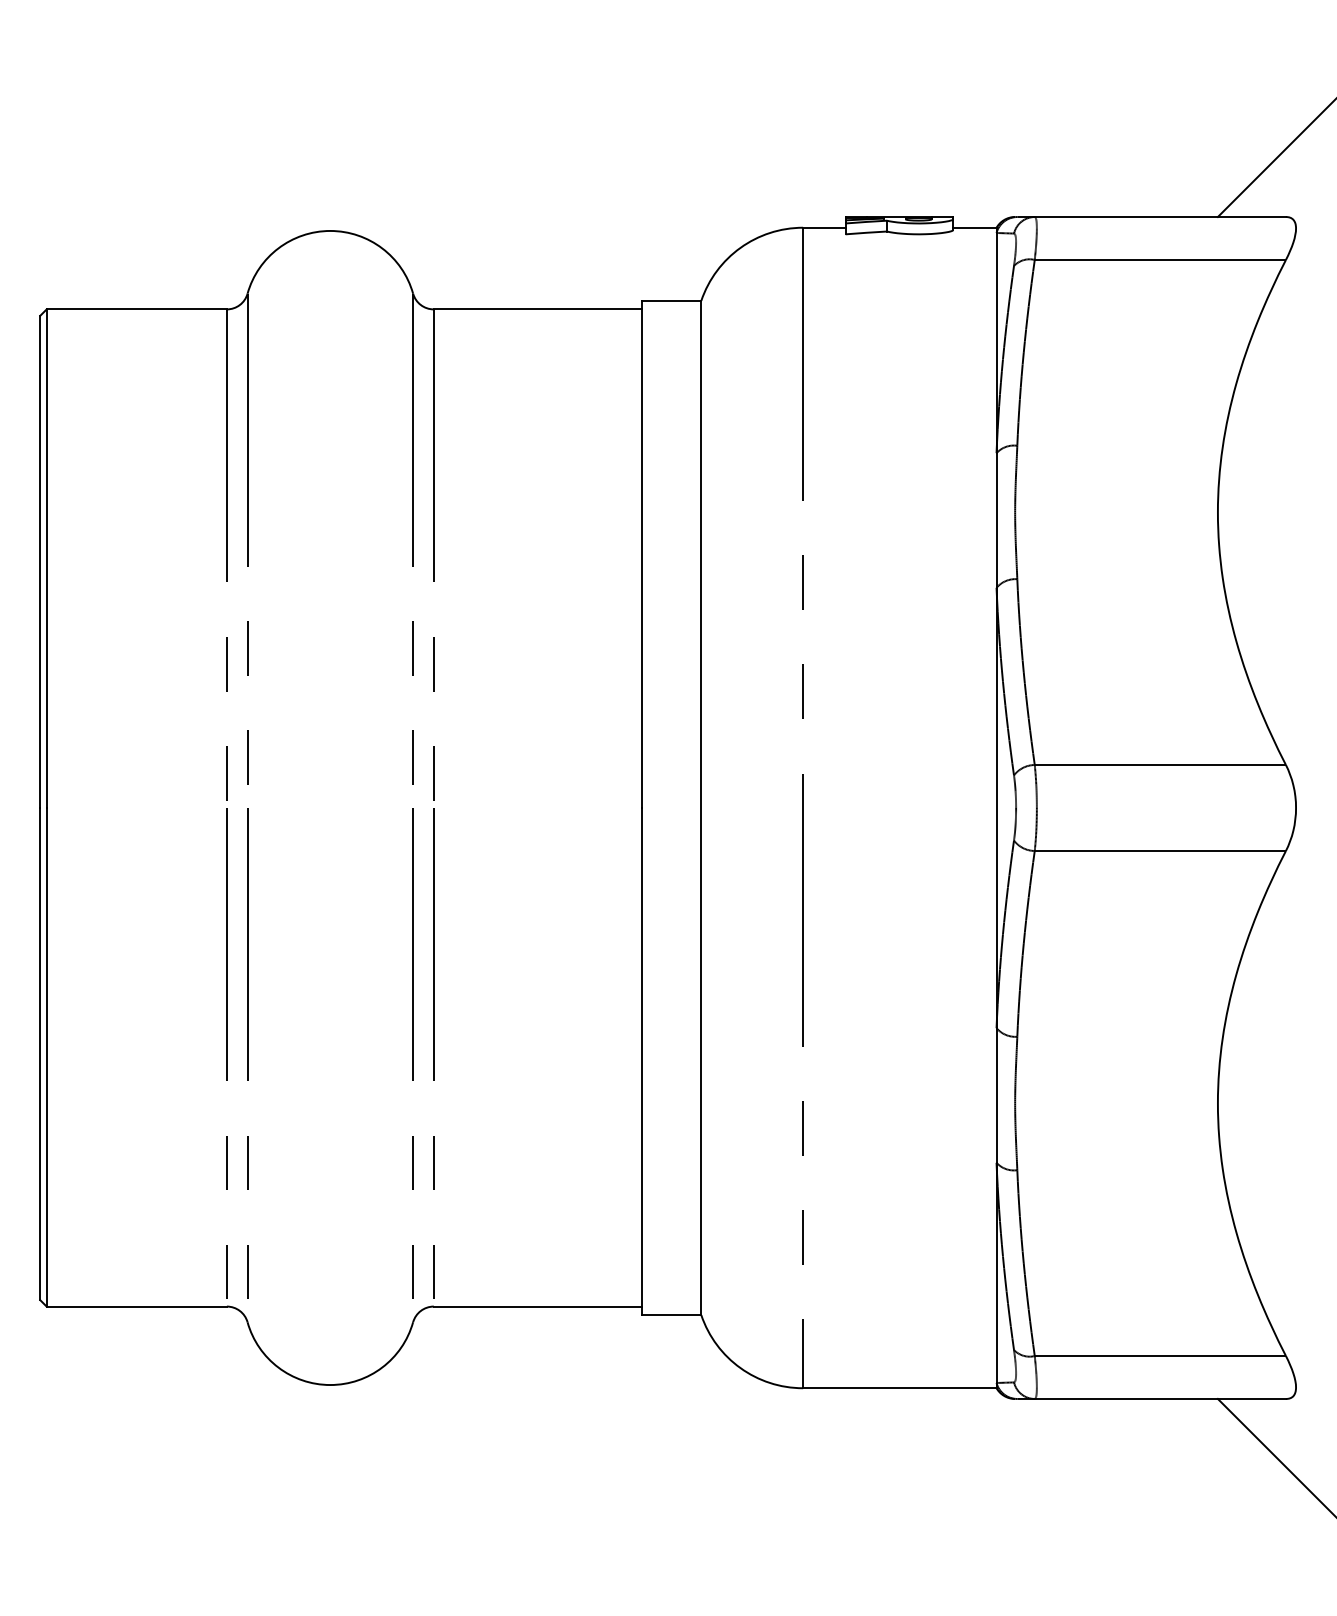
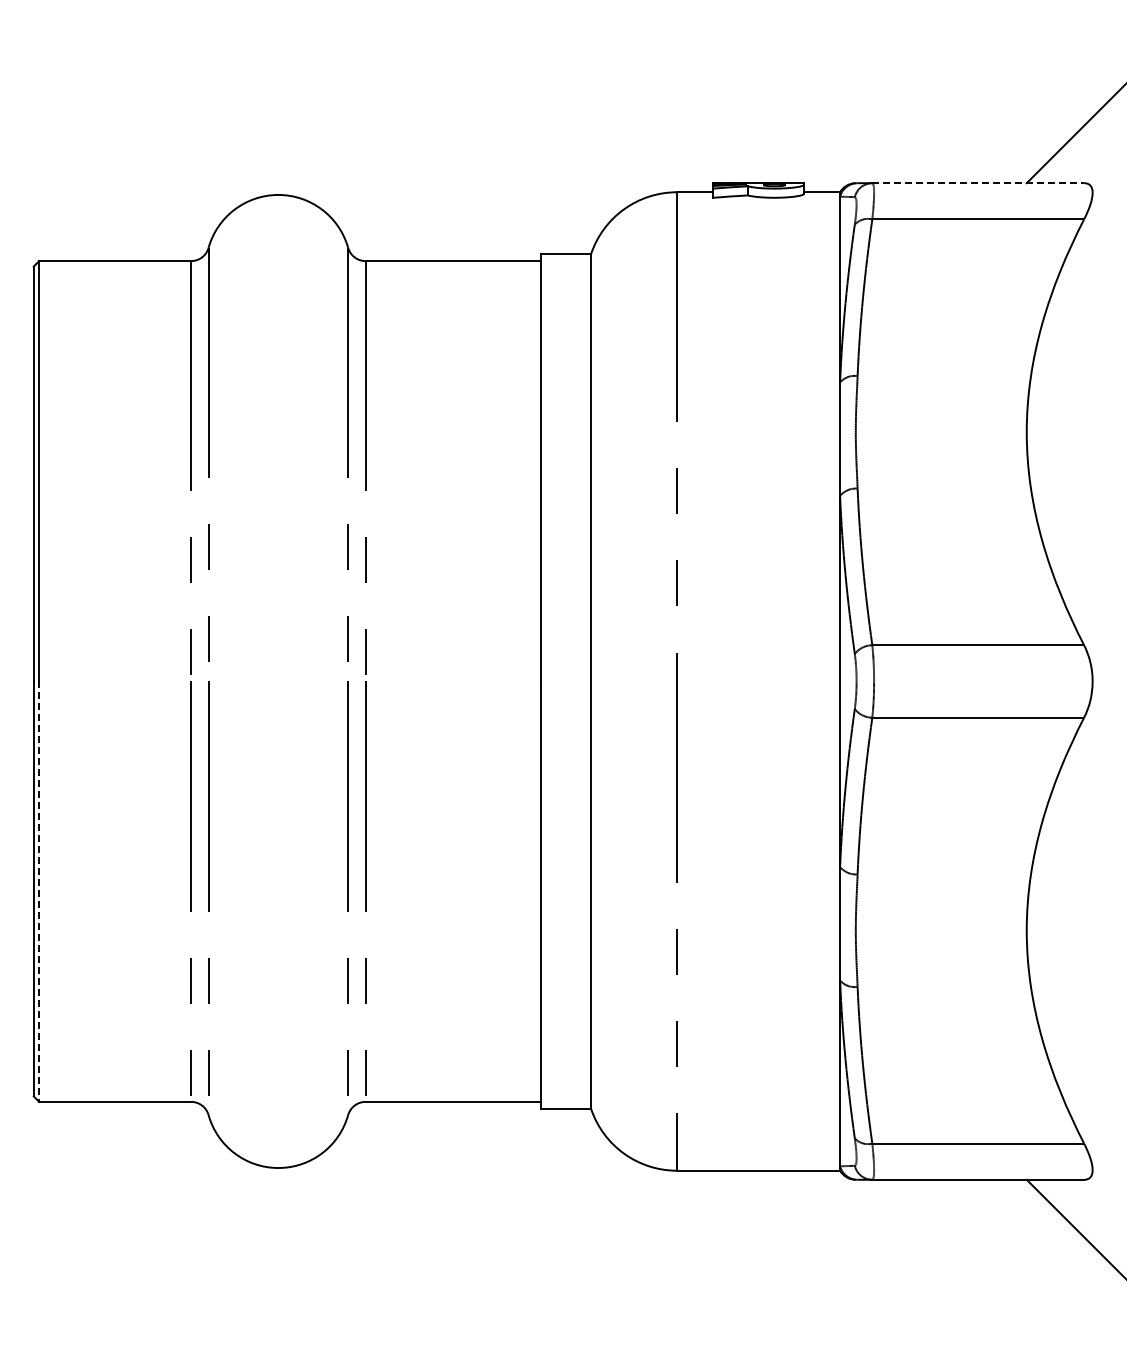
line: (1160, 217) -> (978, 183), solid -> dashed
line: (47, 1058) -> (39, 892), solid -> dashed

